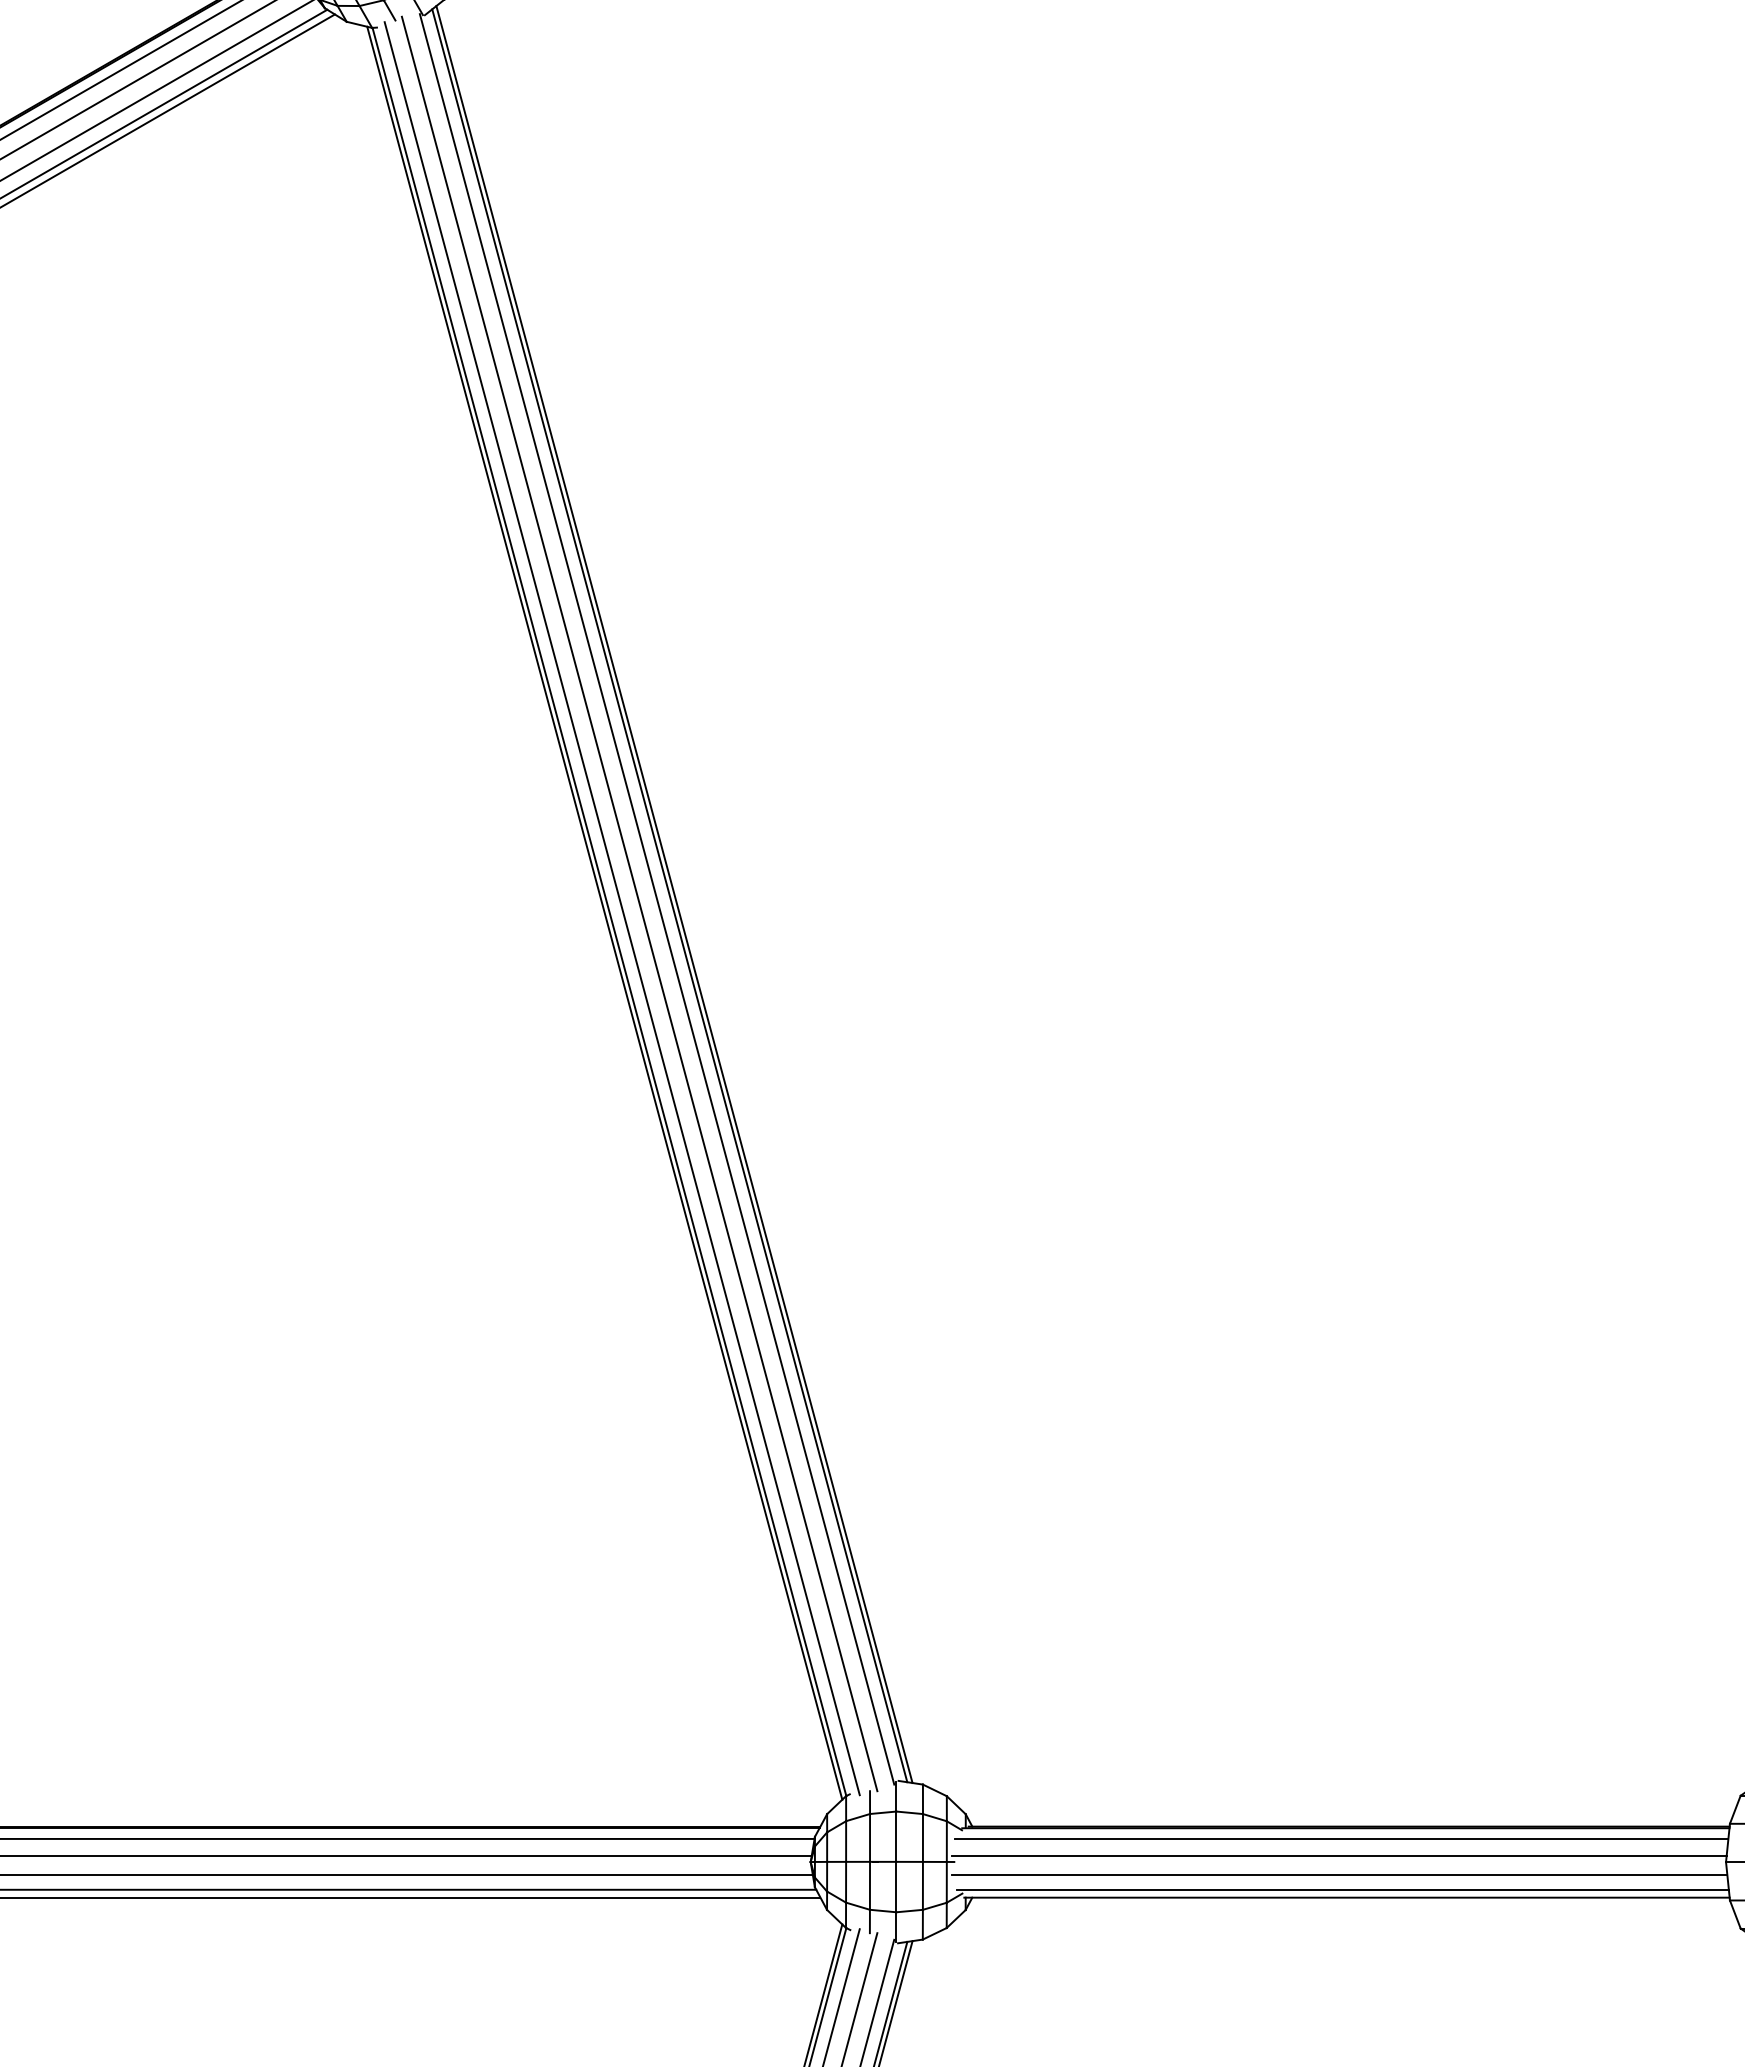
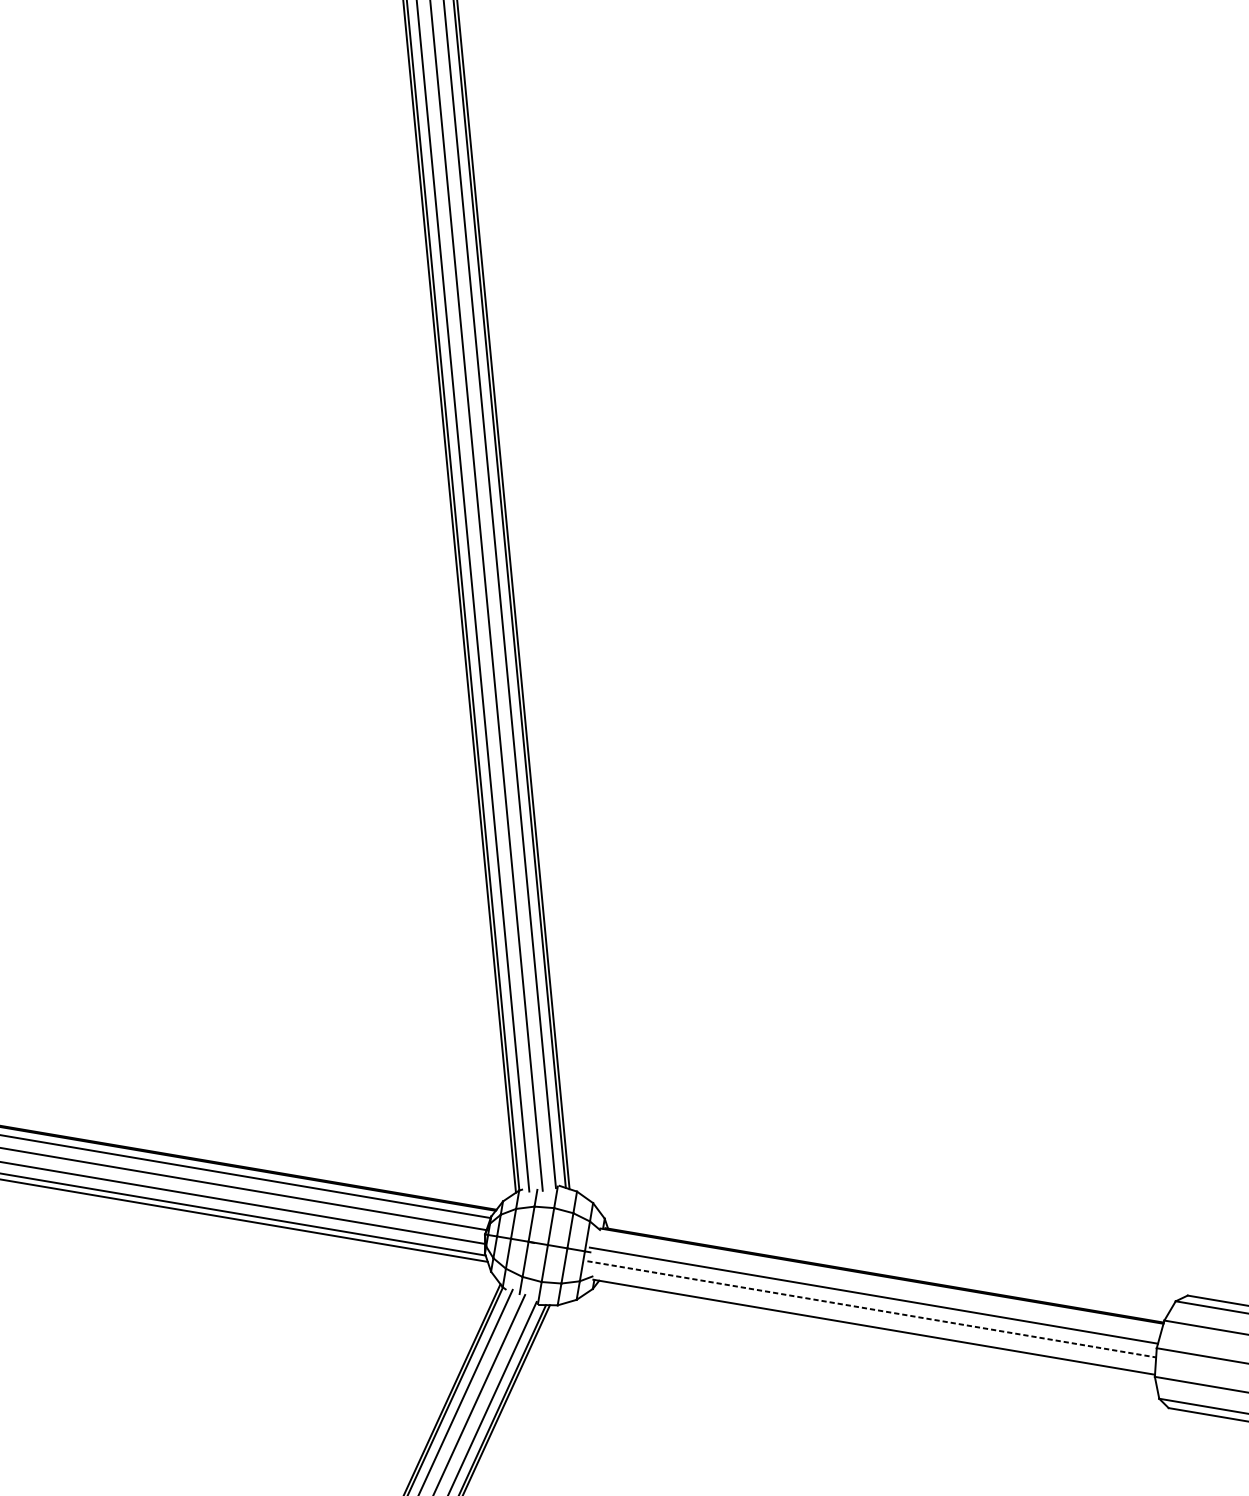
line: (1341, 1838) -> (877, 1283), removed
line: (1339, 1874) -> (871, 1309), solid -> dashed
line: (1342, 1889) -> (871, 1320), removed

